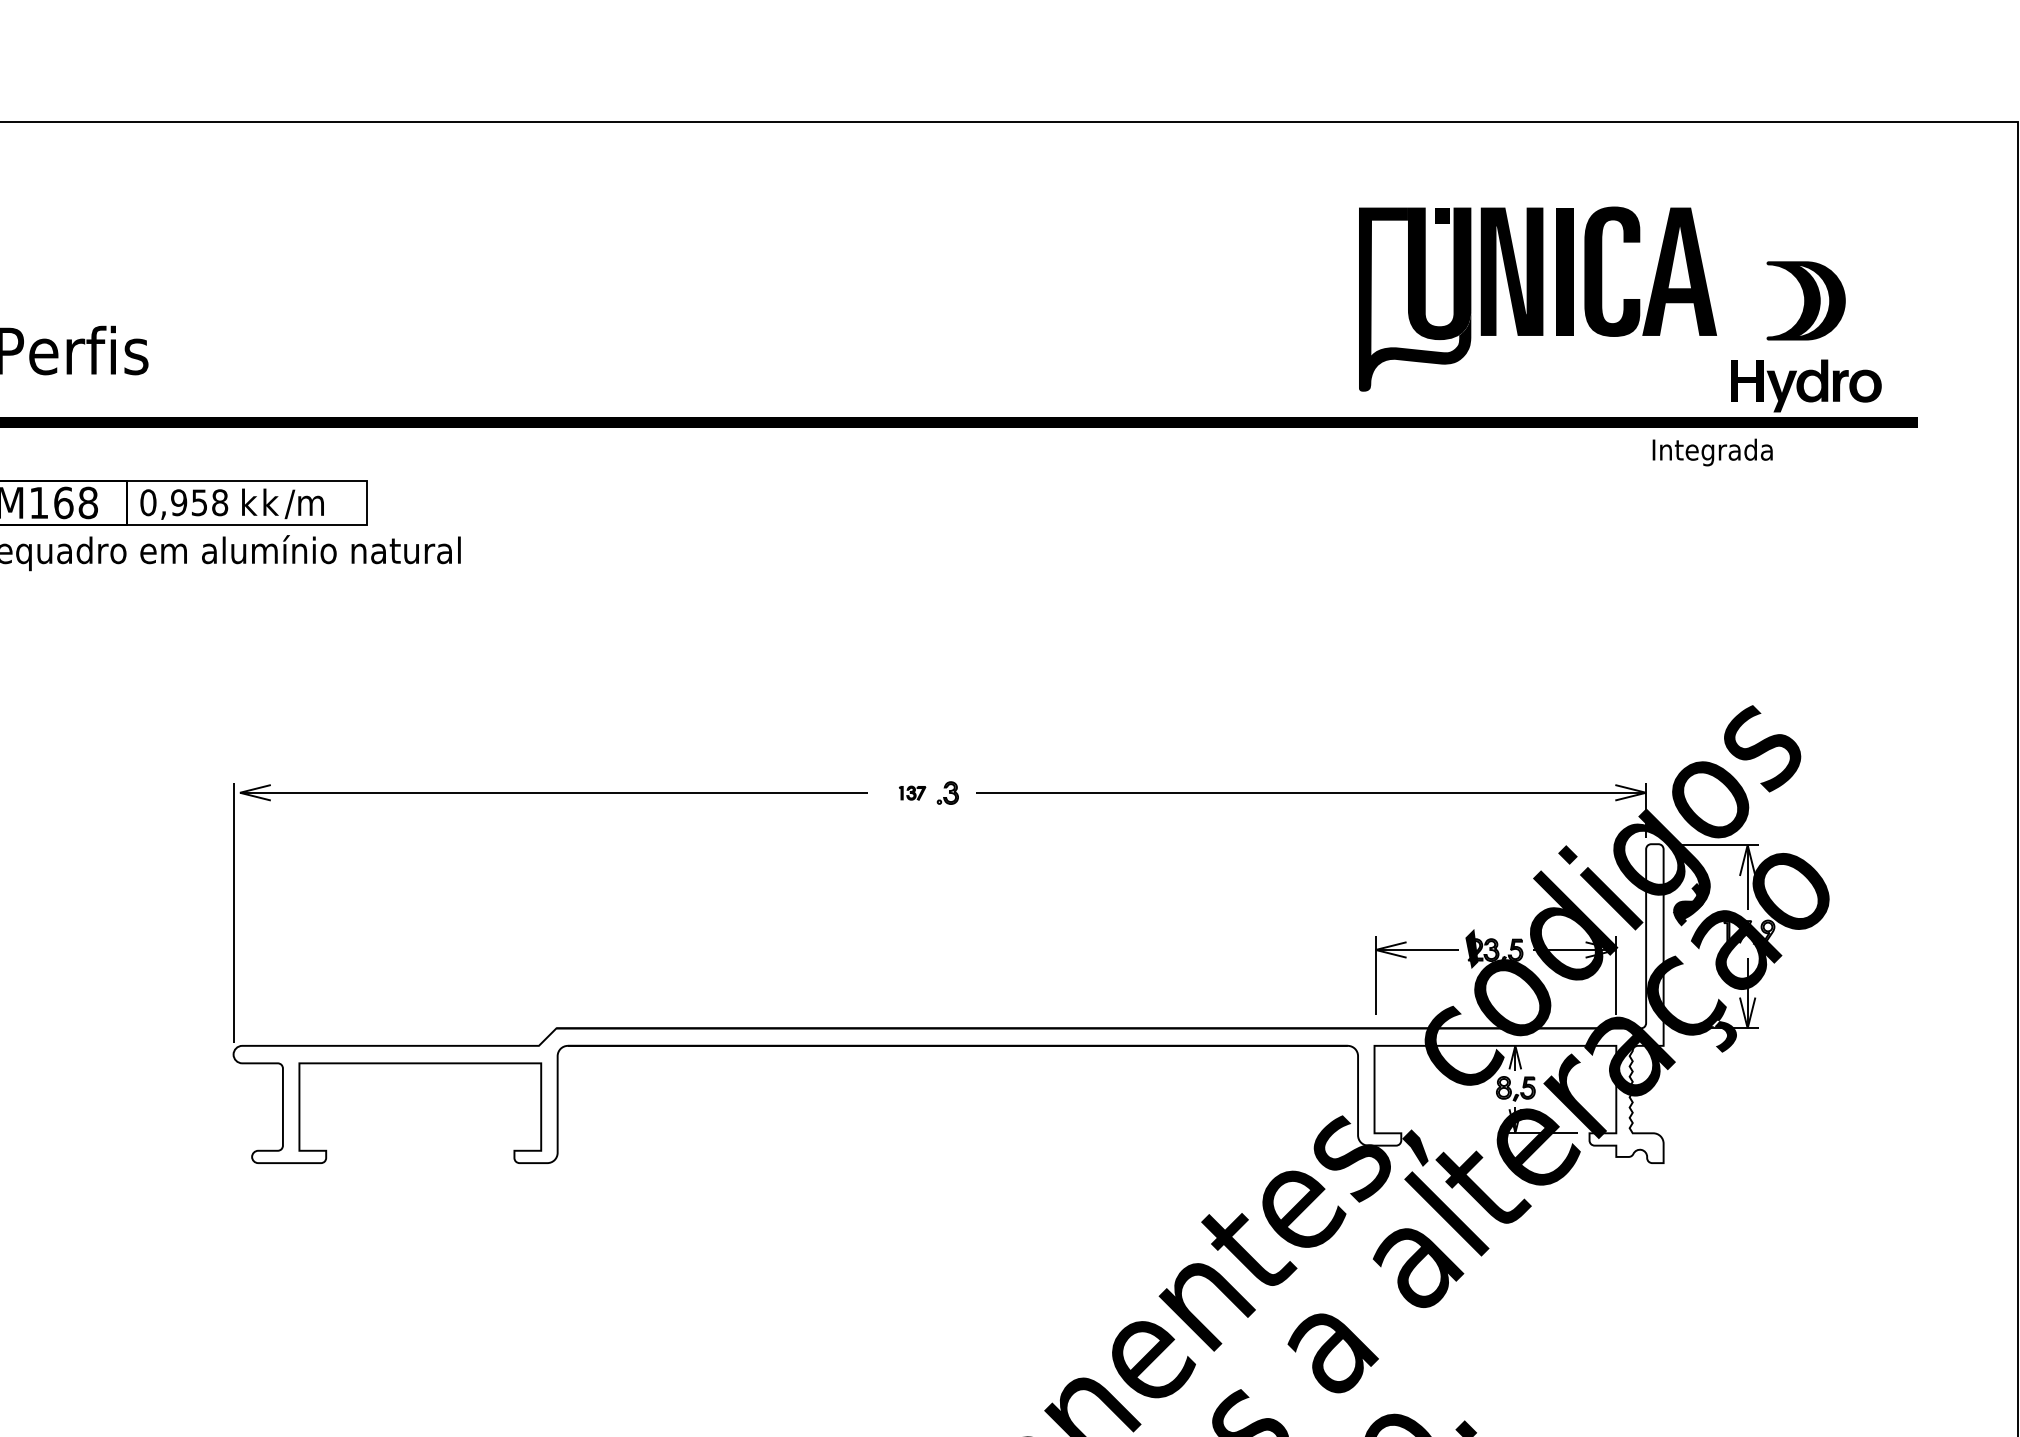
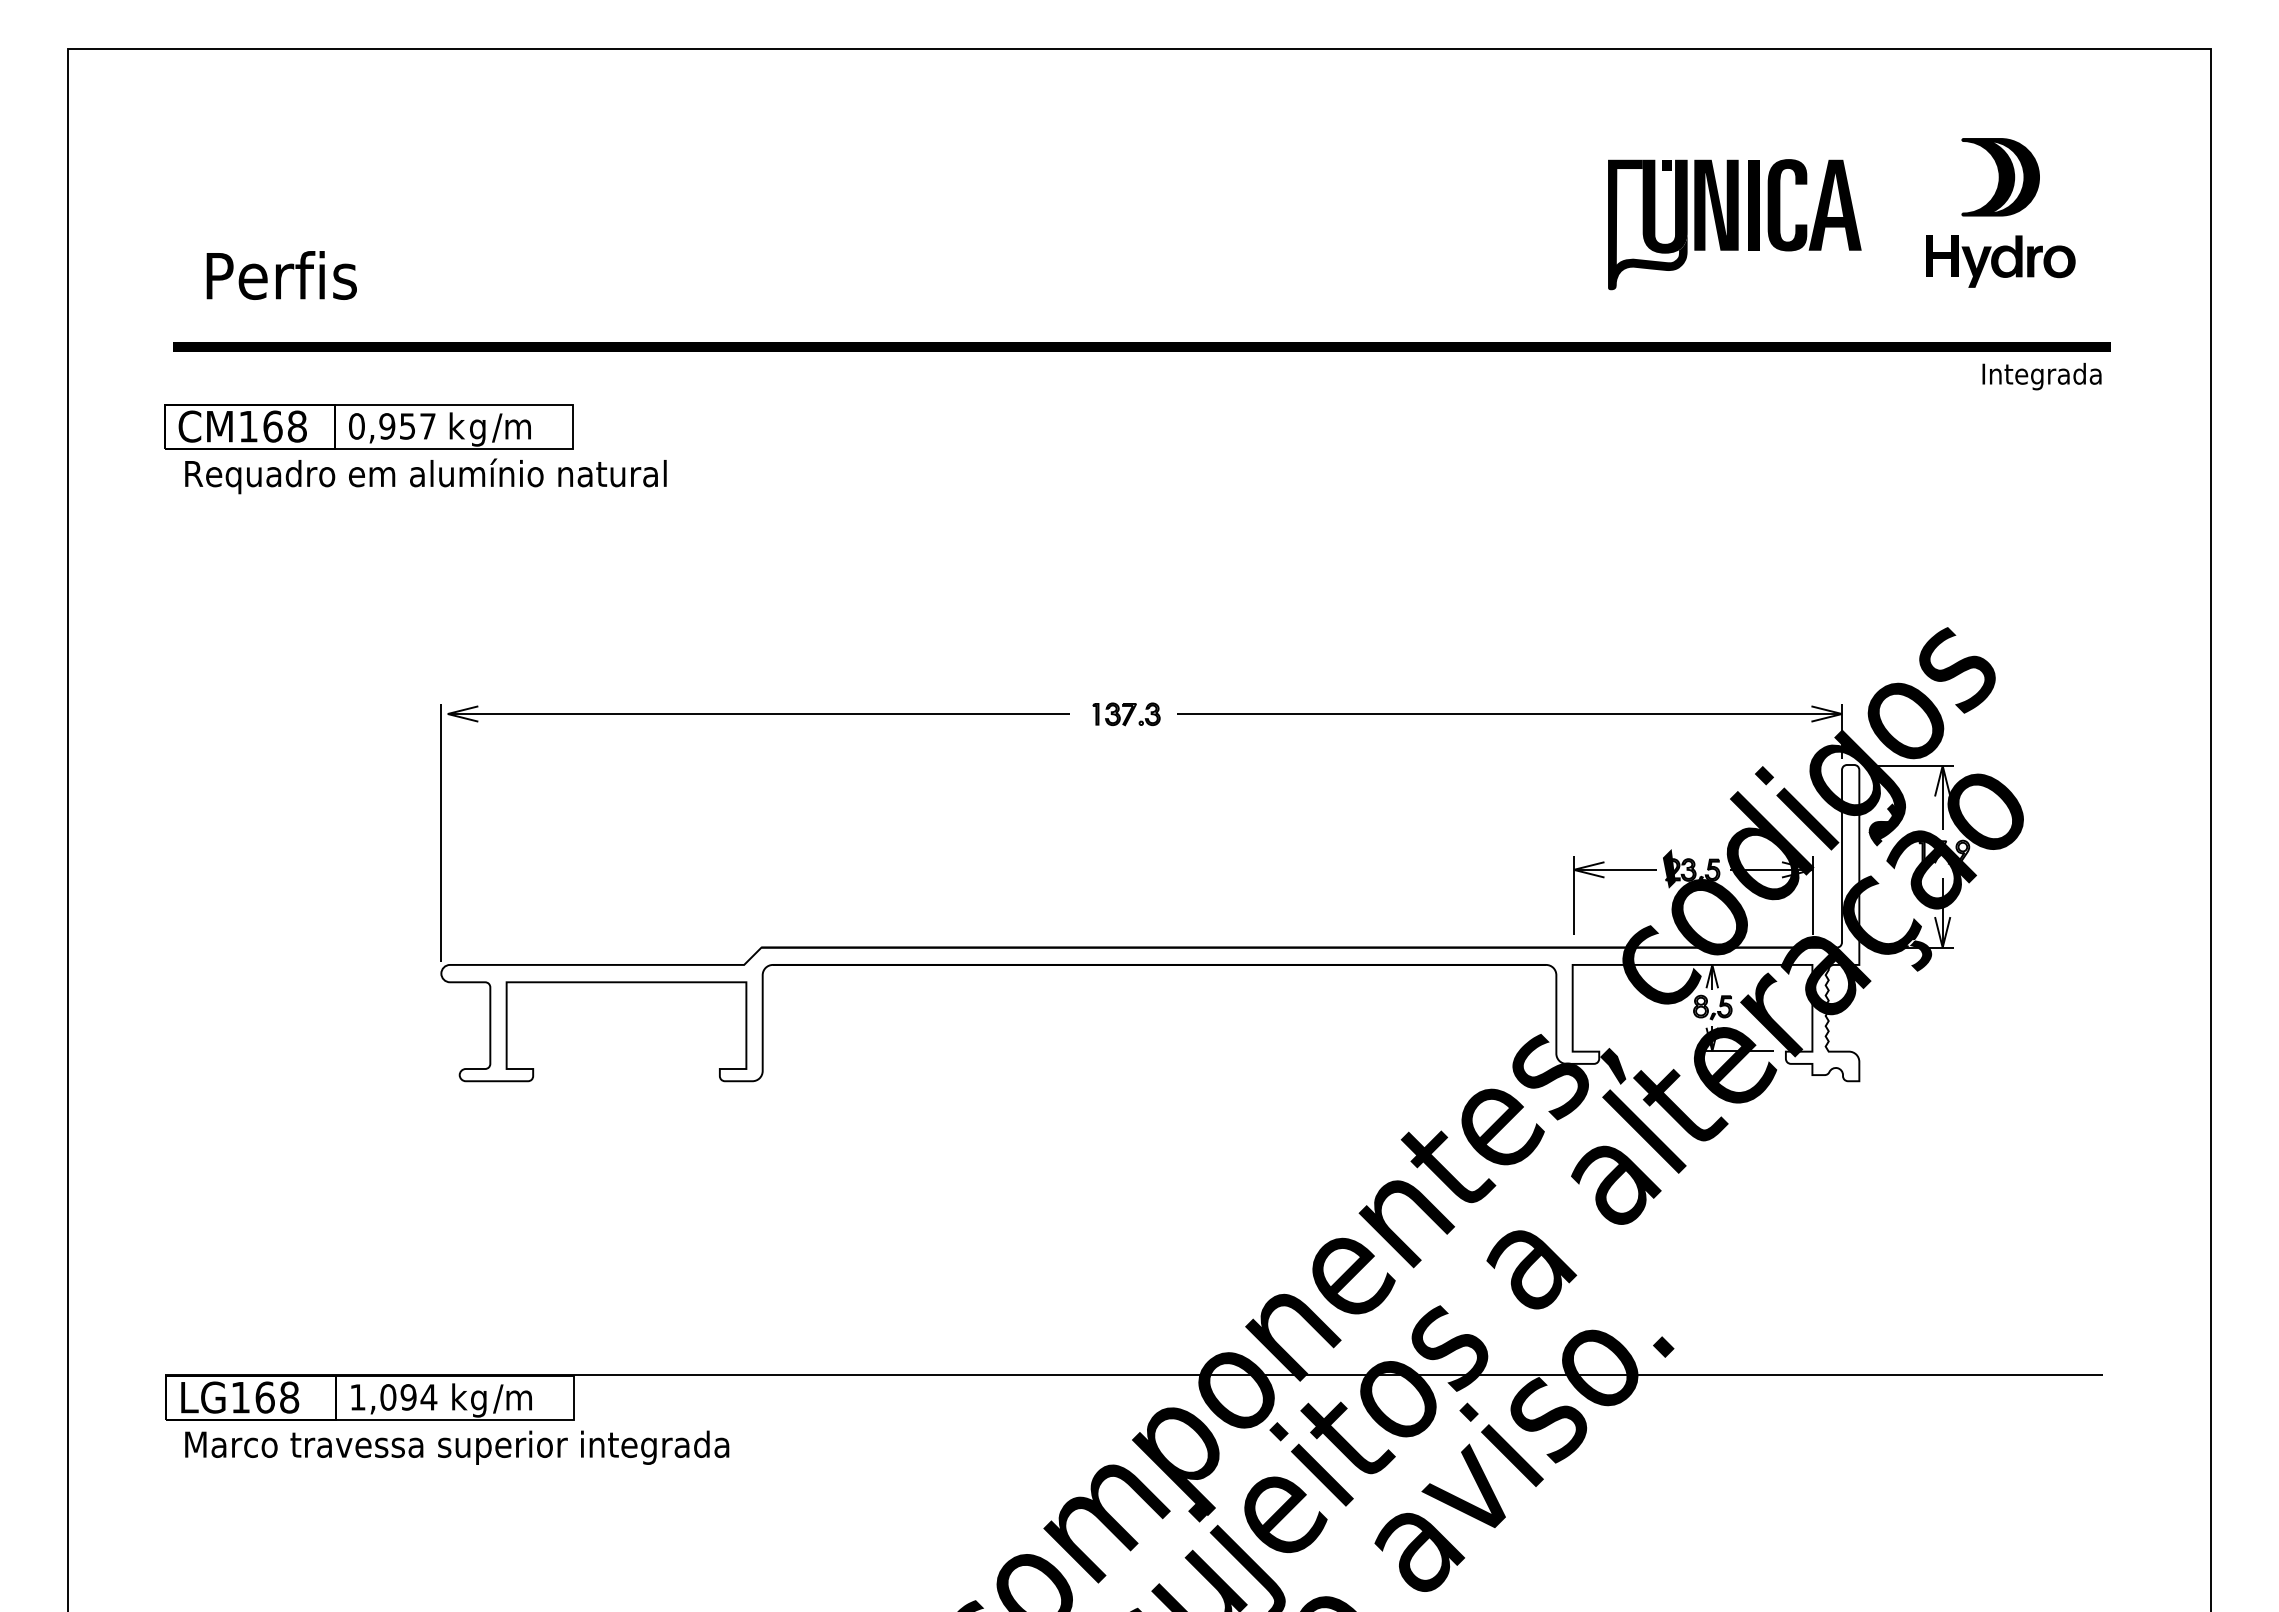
part: (1537, 299) -> (1734, 224), size x0.71
part: (1805, 336) -> (2000, 212), moved
text: (1712, 452) -> (2041, 376), moved
text: (219, 502) -> (427, 426), 0,958 -> 0,957
text: (271, 505) -> (478, 429), k -> g
part: (912, 793) -> (1114, 714), size x1.67

